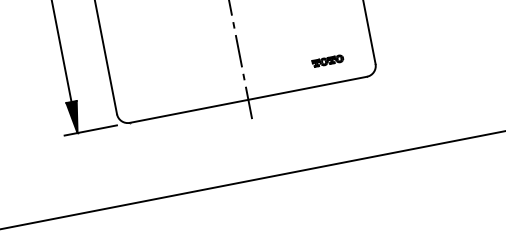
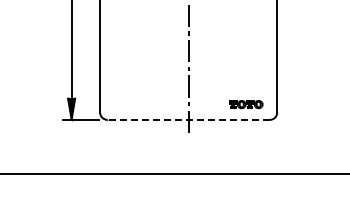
part: (328, 61) -> (246, 104), size x1.6
line: (248, 99) -> (188, 119), solid -> dashed

